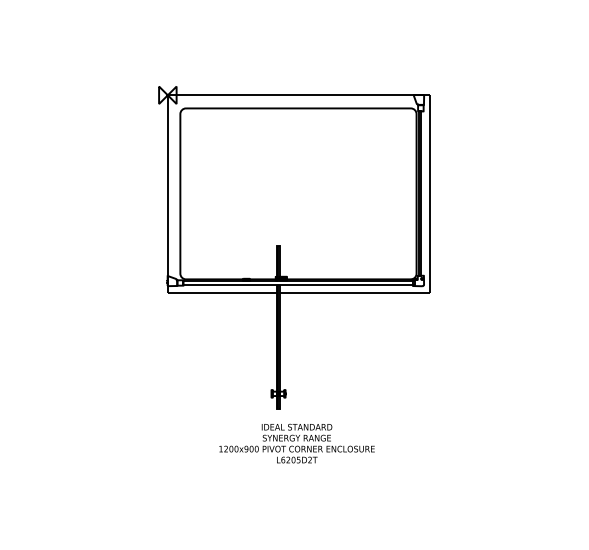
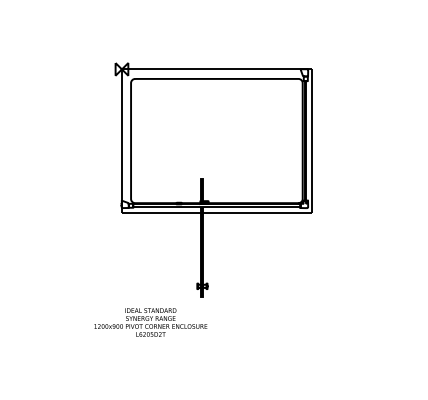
text: (296, 443) -> (150, 322), moved

